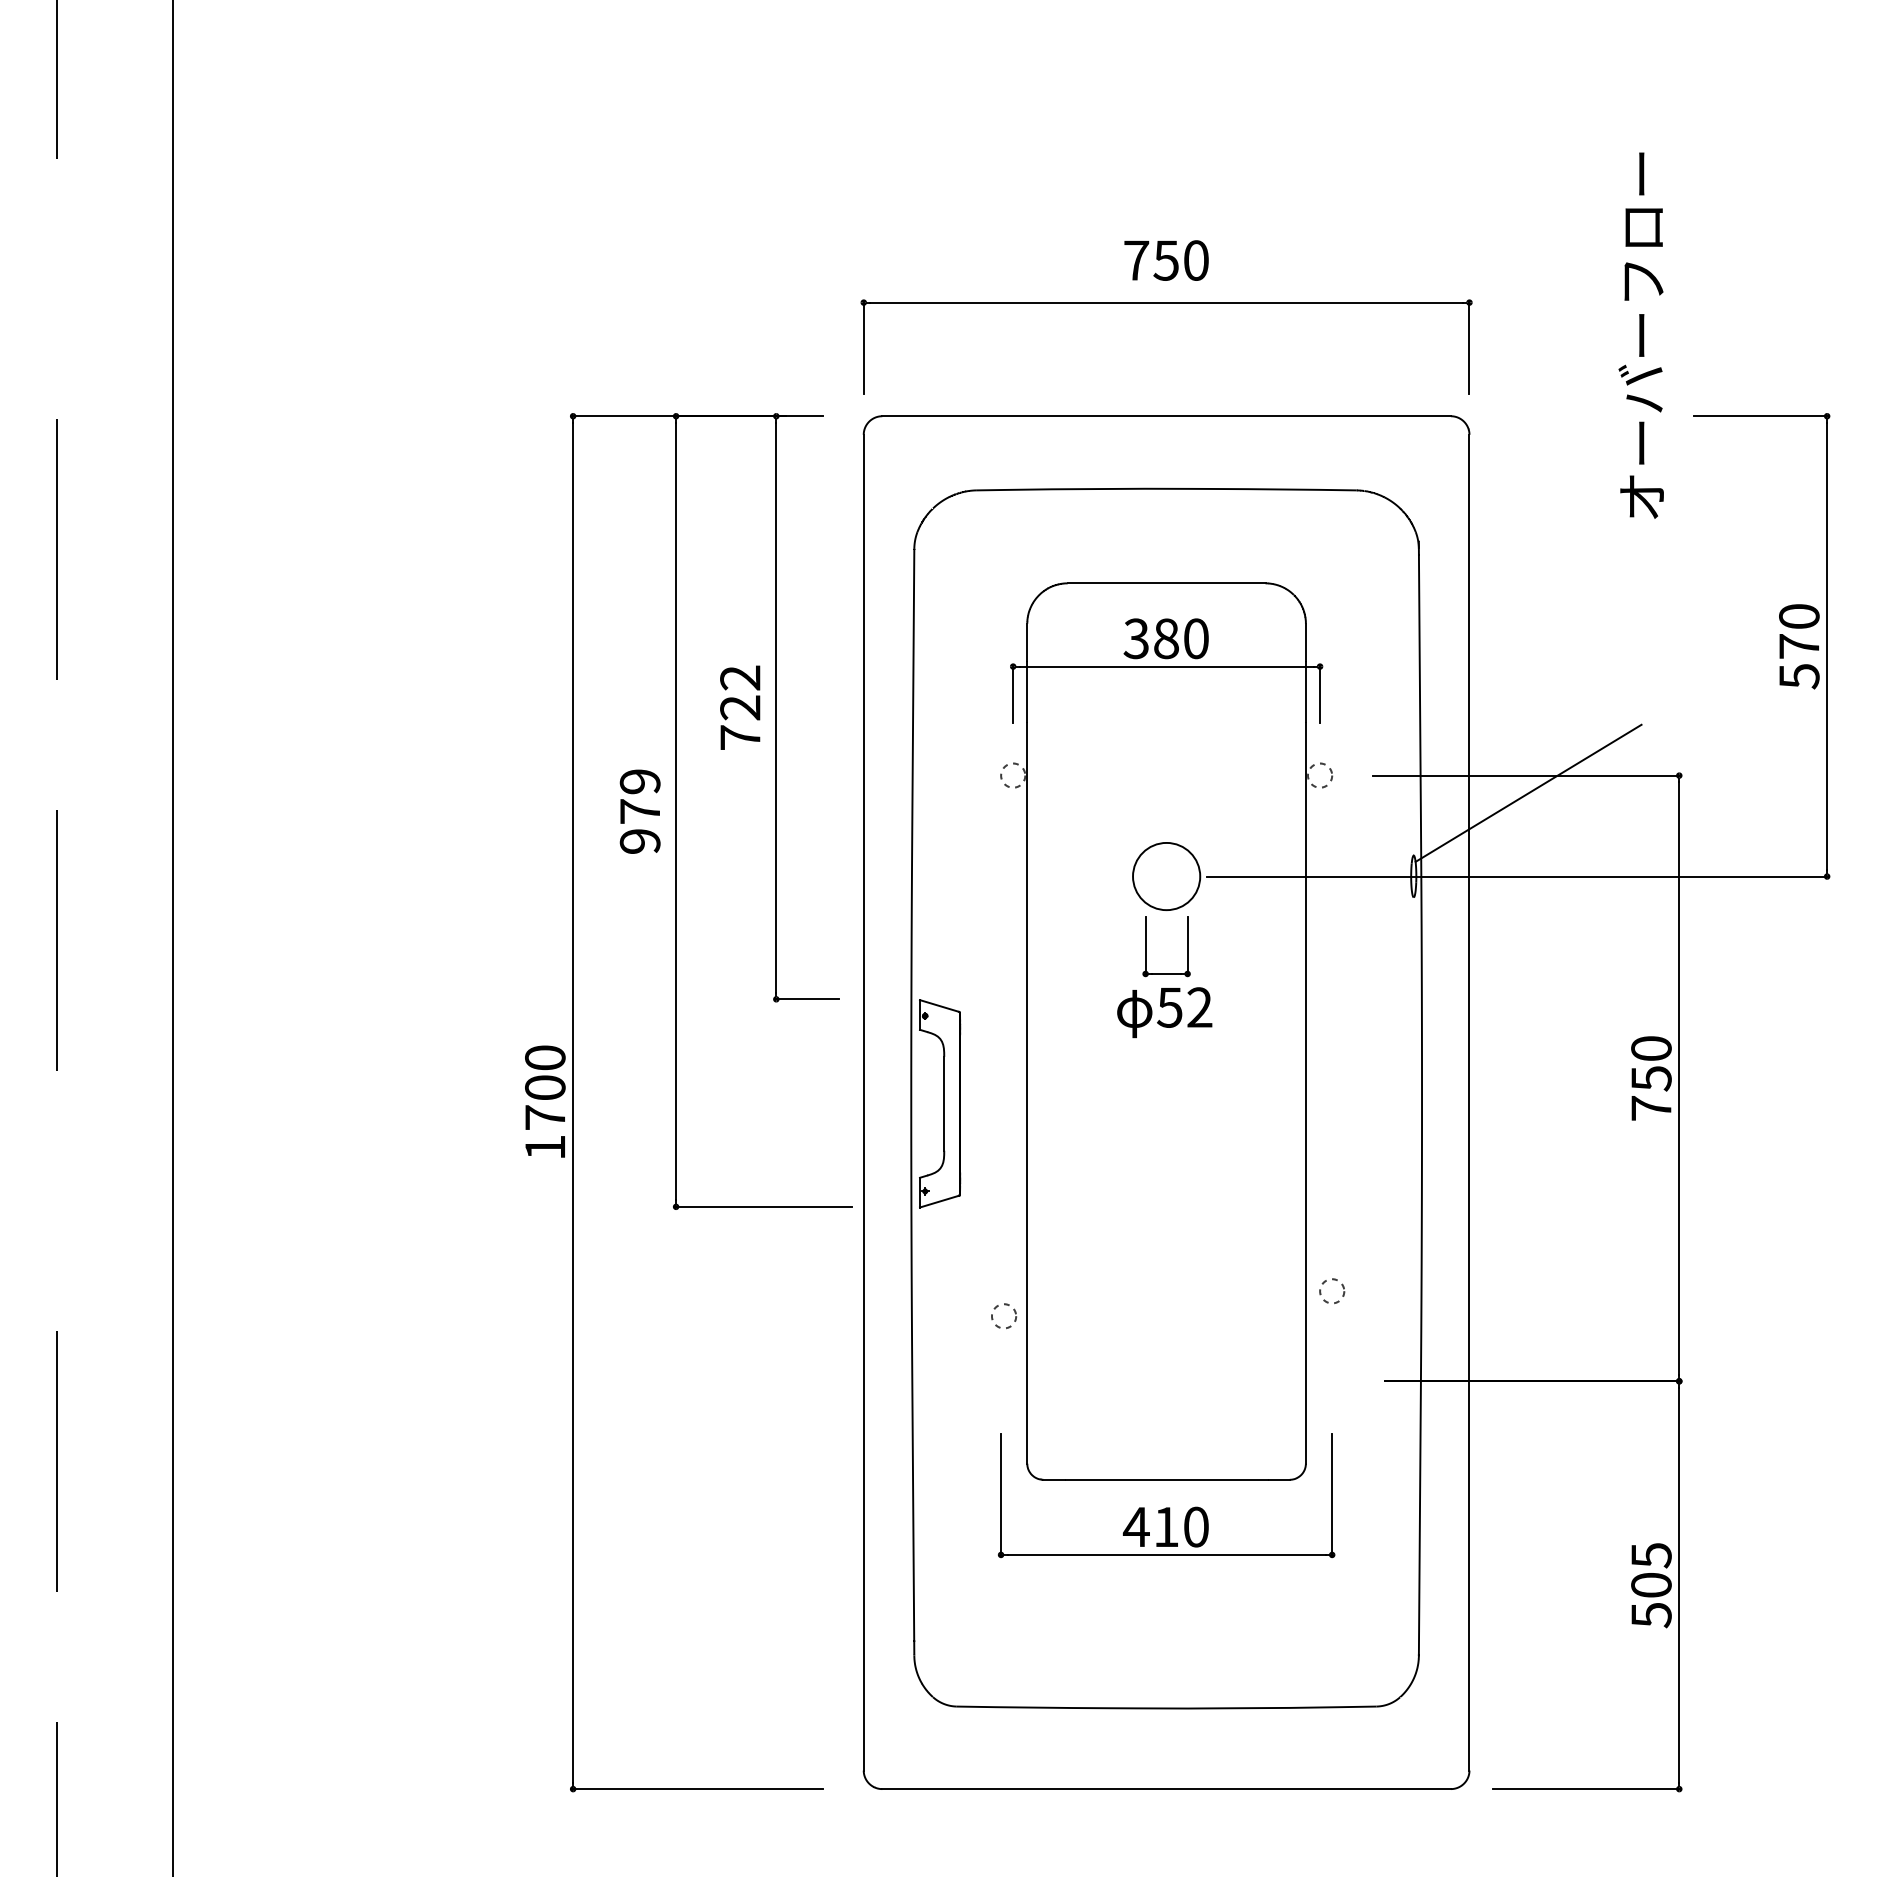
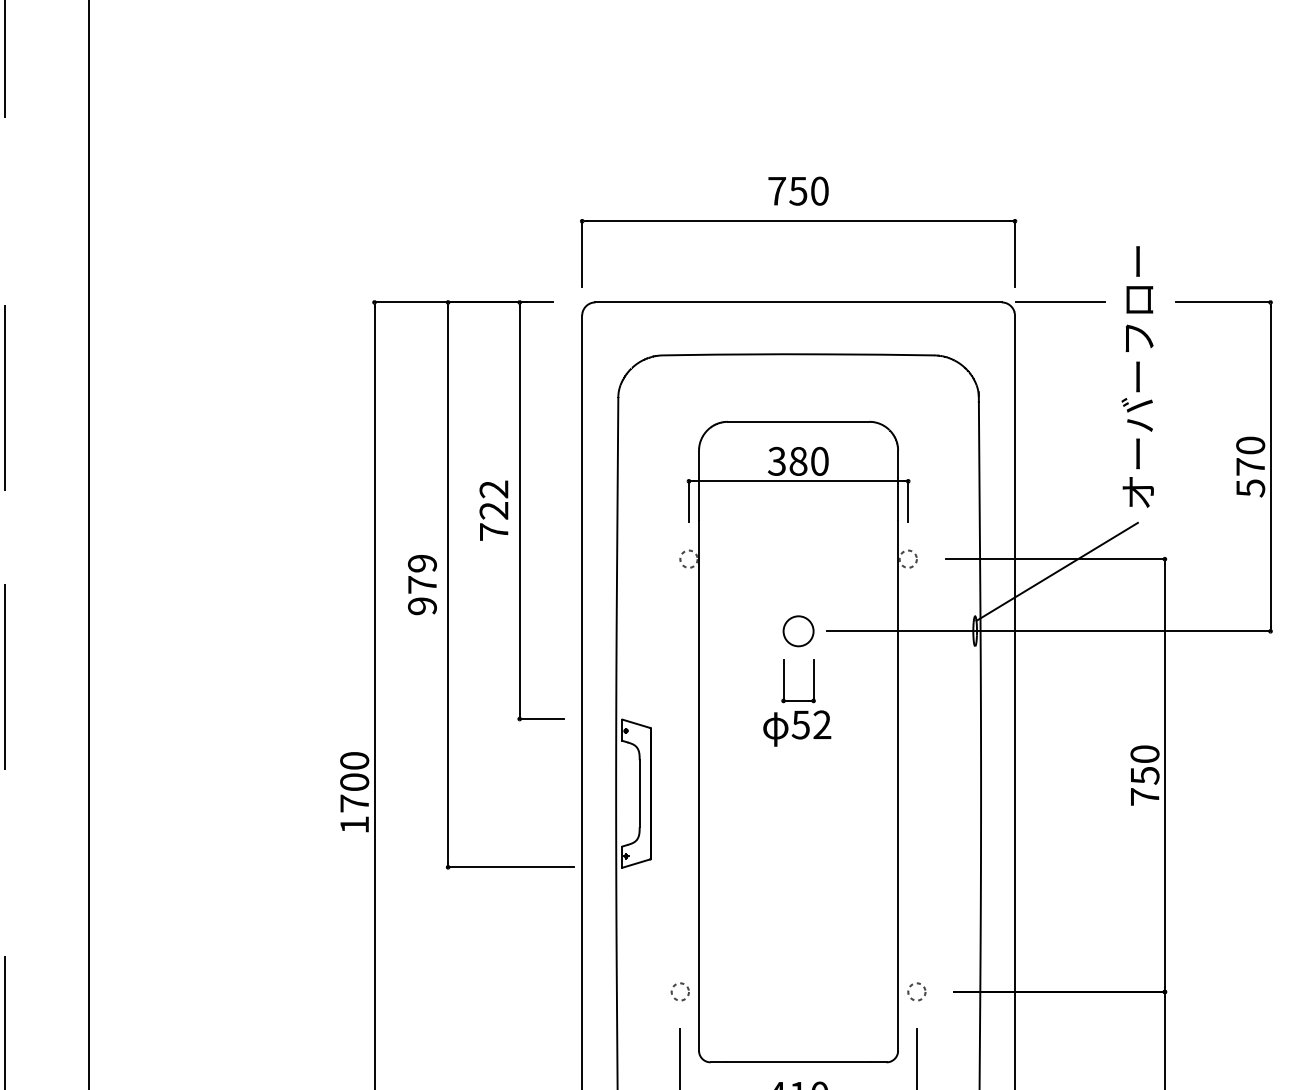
text: (1640, 335) -> (1137, 376), moved
line: (1532, 416) -> (1060, 302), added
circle: (1166, 876) -> (798, 631), size x0.62
circle: (1332, 1290) -> (917, 991), moved
circle: (1003, 1315) -> (679, 991), moved

